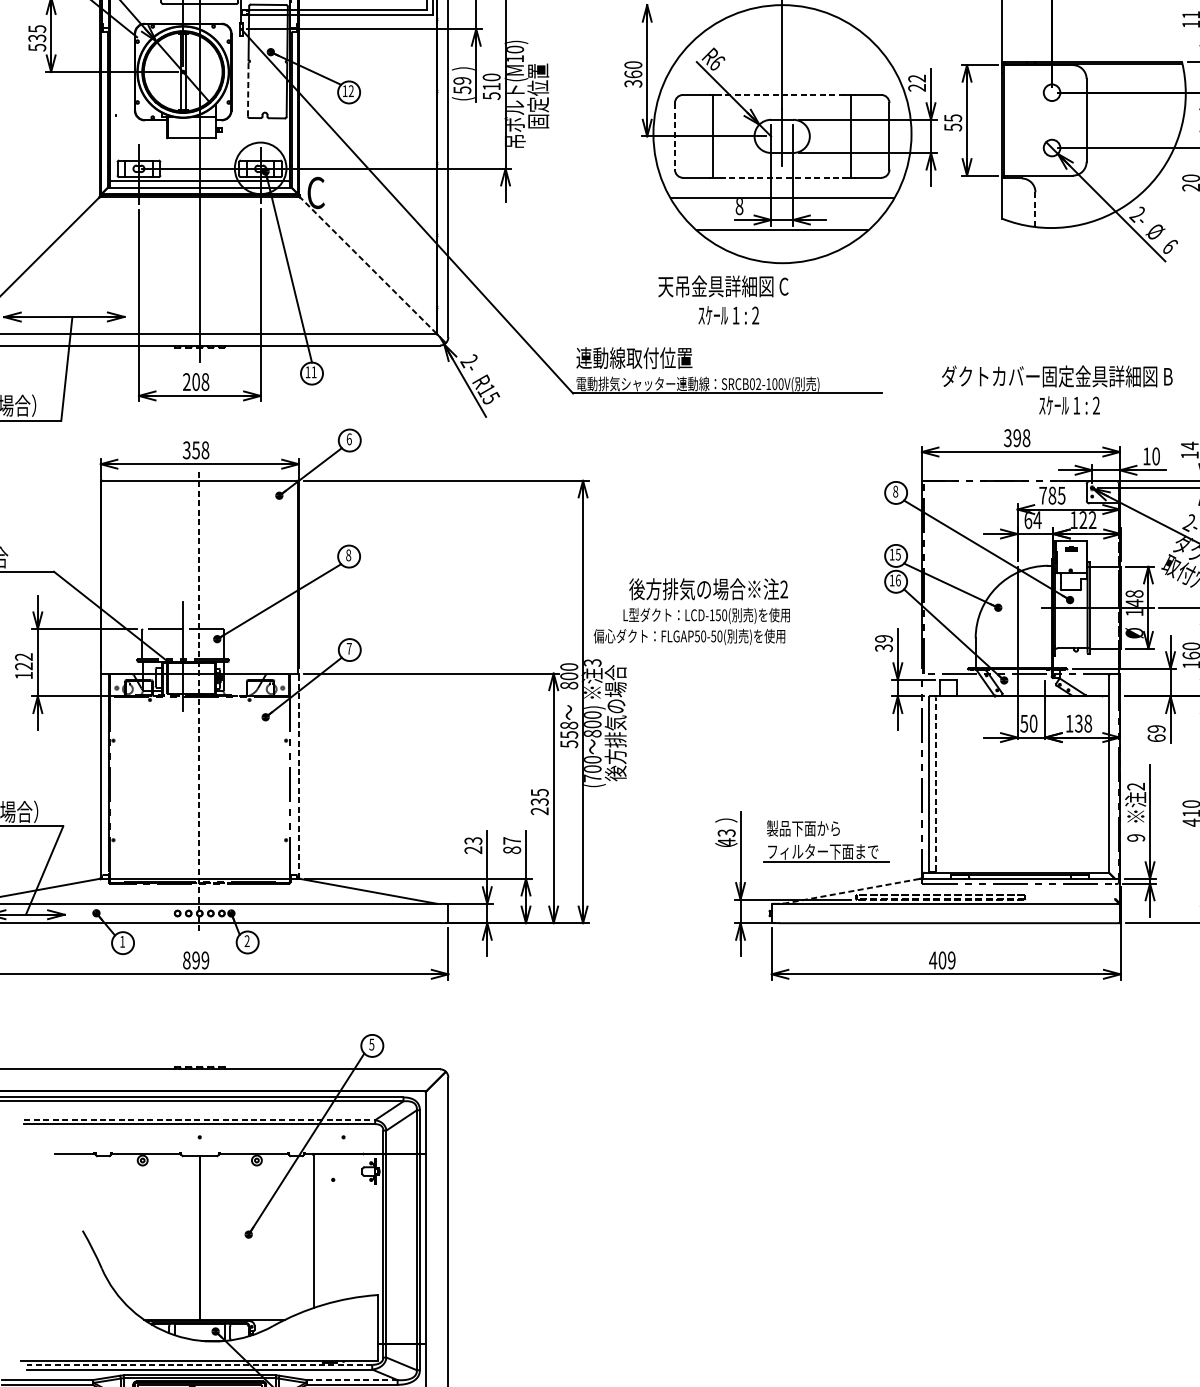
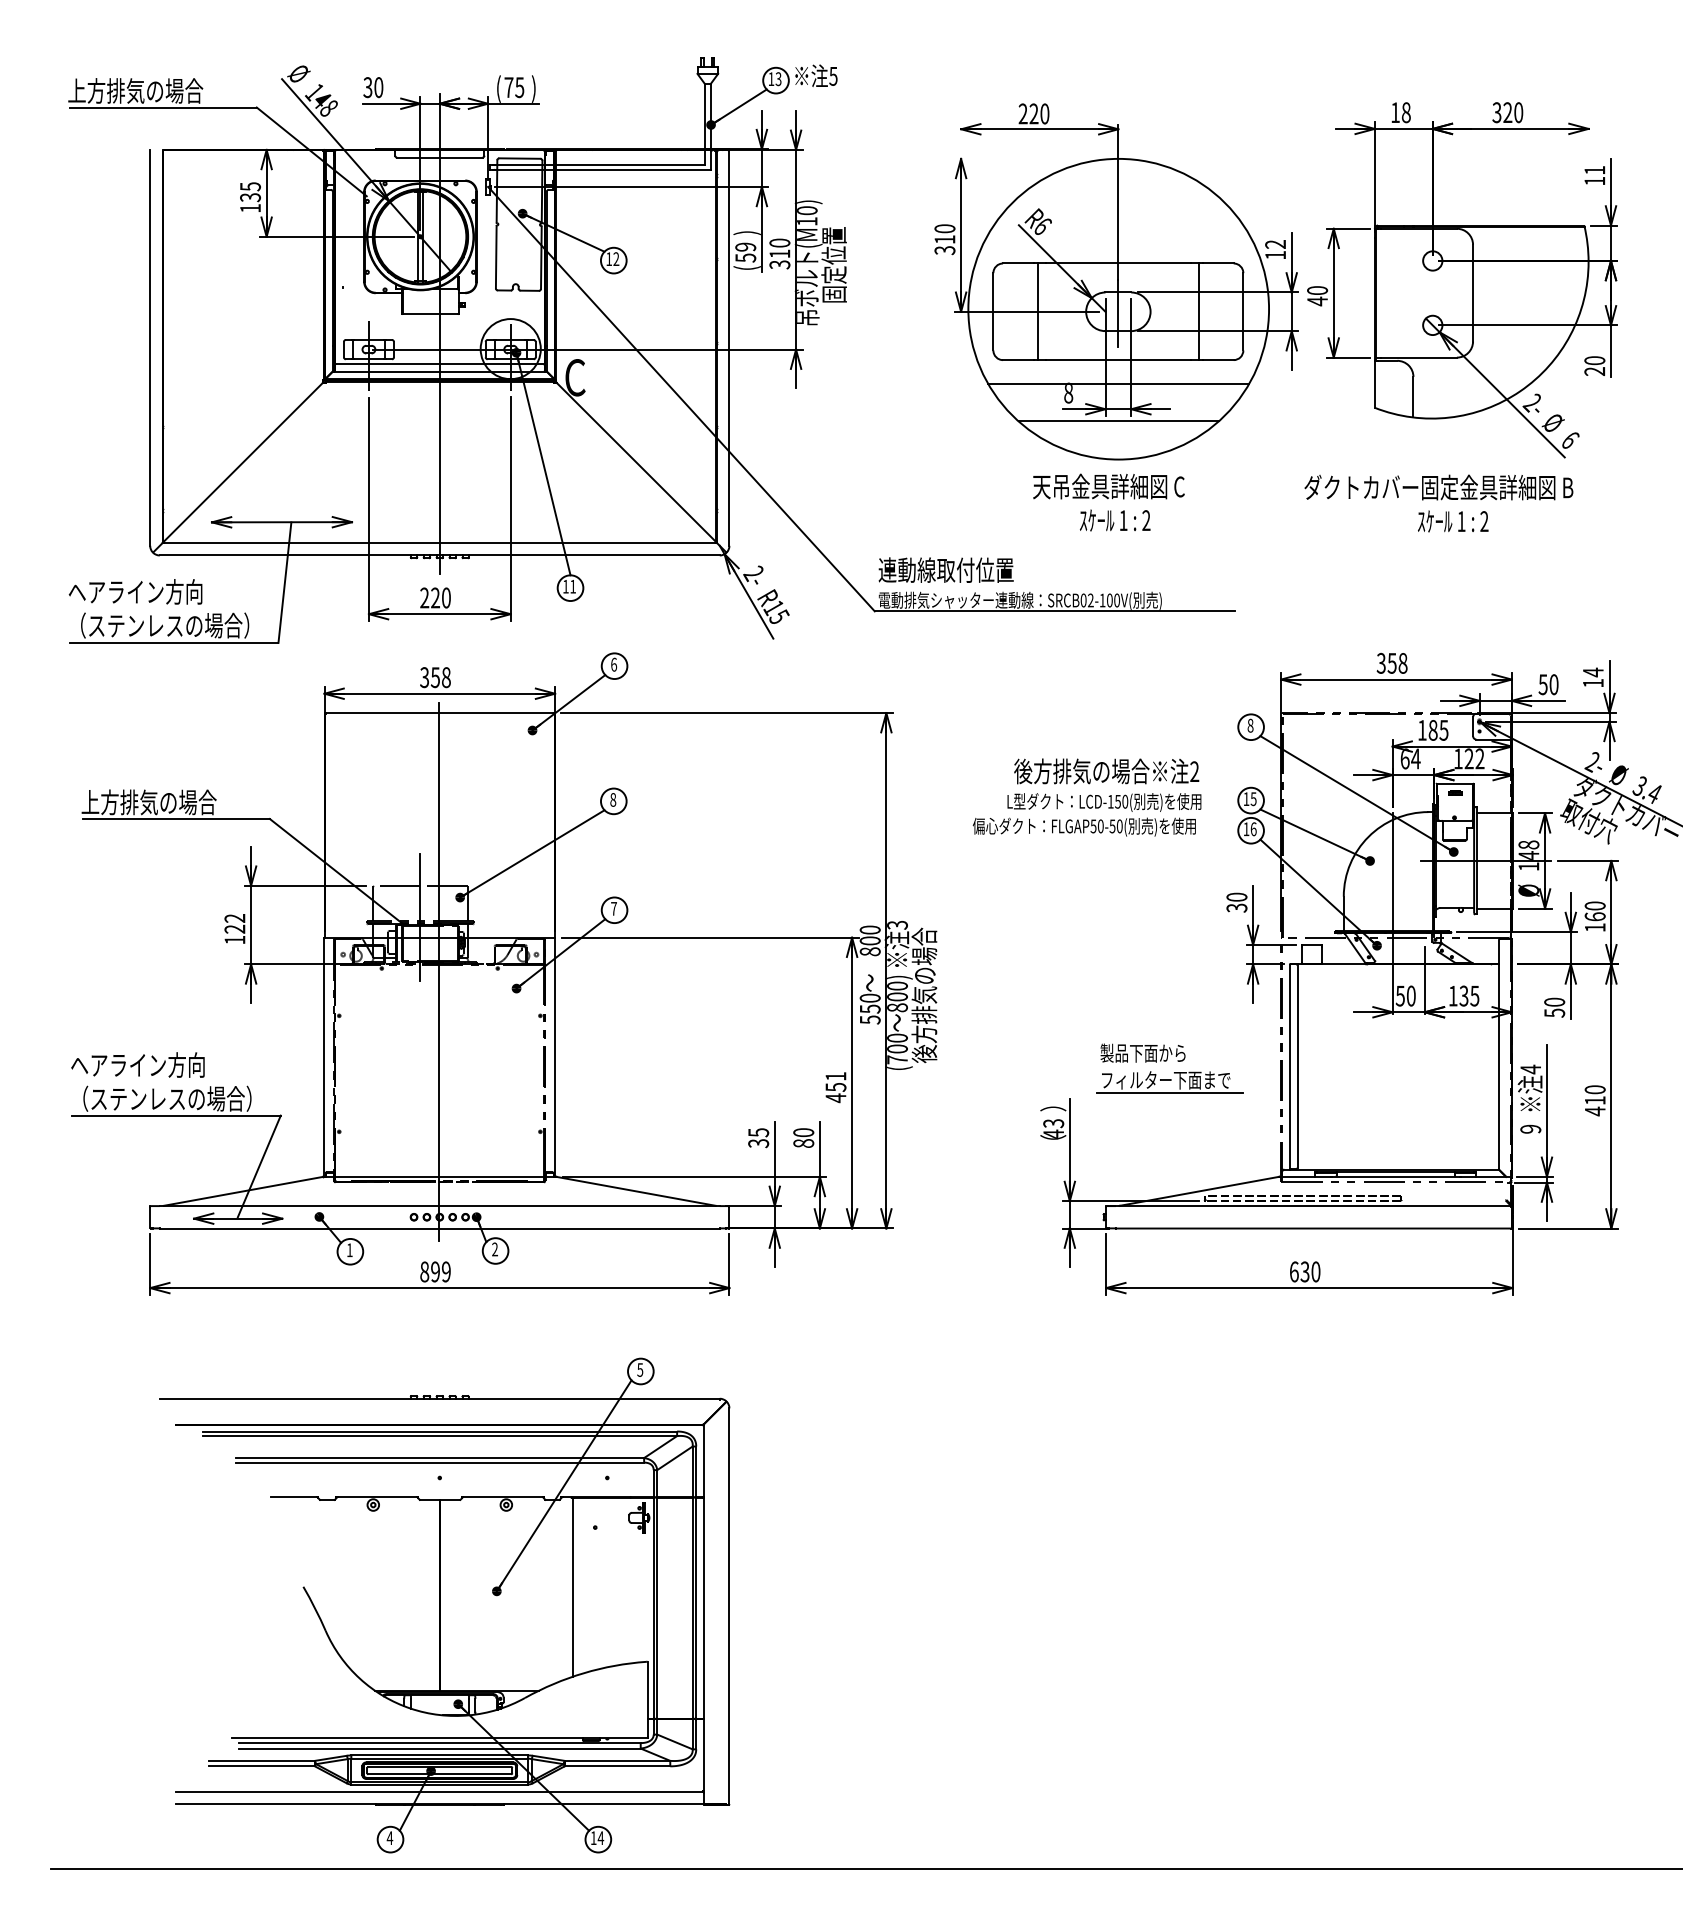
text: (37, 47) -> (250, 208), 535 -> 135
text: (632, 74) -> (944, 239), 360 -> 310
text: (917, 87) -> (1275, 254), 22 -> 12
line: (248, 88) -> (496, 256), dashed -> solid
line: (782, 94) -> (1118, 263), dashed -> solid
text: (491, 95) -> (779, 264), 510 -> 310
text: (953, 123) -> (1317, 296), 55 -> 40
line: (675, 136) -> (993, 311), dashed -> solid
line: (782, 178) -> (1118, 360), dashed -> solid
line: (1035, 209) -> (1413, 397), dashed -> solid
line: (368, 265) -> (636, 462), dashed -> solid
text: (723, 300) -> (1108, 502), moved
text: (200, 381) -> (440, 597), 208 -> 220
text: (1056, 390) -> (1438, 503), moved
text: (1016, 437) -> (1391, 662), 398 -> 358
text: (1146, 456) -> (1542, 684), 10 -> 50
text: (1043, 495) -> (1422, 730), 785 -> 185
text: (691, 611) -> (1086, 797), moved
text: (883, 638) -> (1236, 896), 39 -> 30
line: (199, 703) -> (439, 972), dashed -> solid
text: (1087, 723) -> (1474, 995), 138 -> 135
text: (569, 724) -> (870, 997), 558 -> 550
text: (1156, 733) -> (1554, 1007), 69 -> 50
line: (299, 776) -> (555, 1057), dashed -> solid
line: (935, 784) -> (1297, 1066), dashed -> solid
text: (1135, 786) -> (1530, 1069), 2 -> 4
text: (539, 802) -> (835, 1087), 235 -> 451
text: (511, 840) -> (803, 1132), 87 -> 80
text: (473, 845) -> (758, 1138), 23 -> 35
part: (830, 845) -> (1174, 1072), moved
line: (851, 891) -> (1199, 1191), dashed -> solid
text: (941, 960) -> (1304, 1271), 409 -> 630
line: (200, 1120) -> (440, 1458), dashed -> solid
line: (199, 1365) -> (439, 1743), dashed -> solid
line: (352, 1379) -> (617, 1760), dashed -> solid

